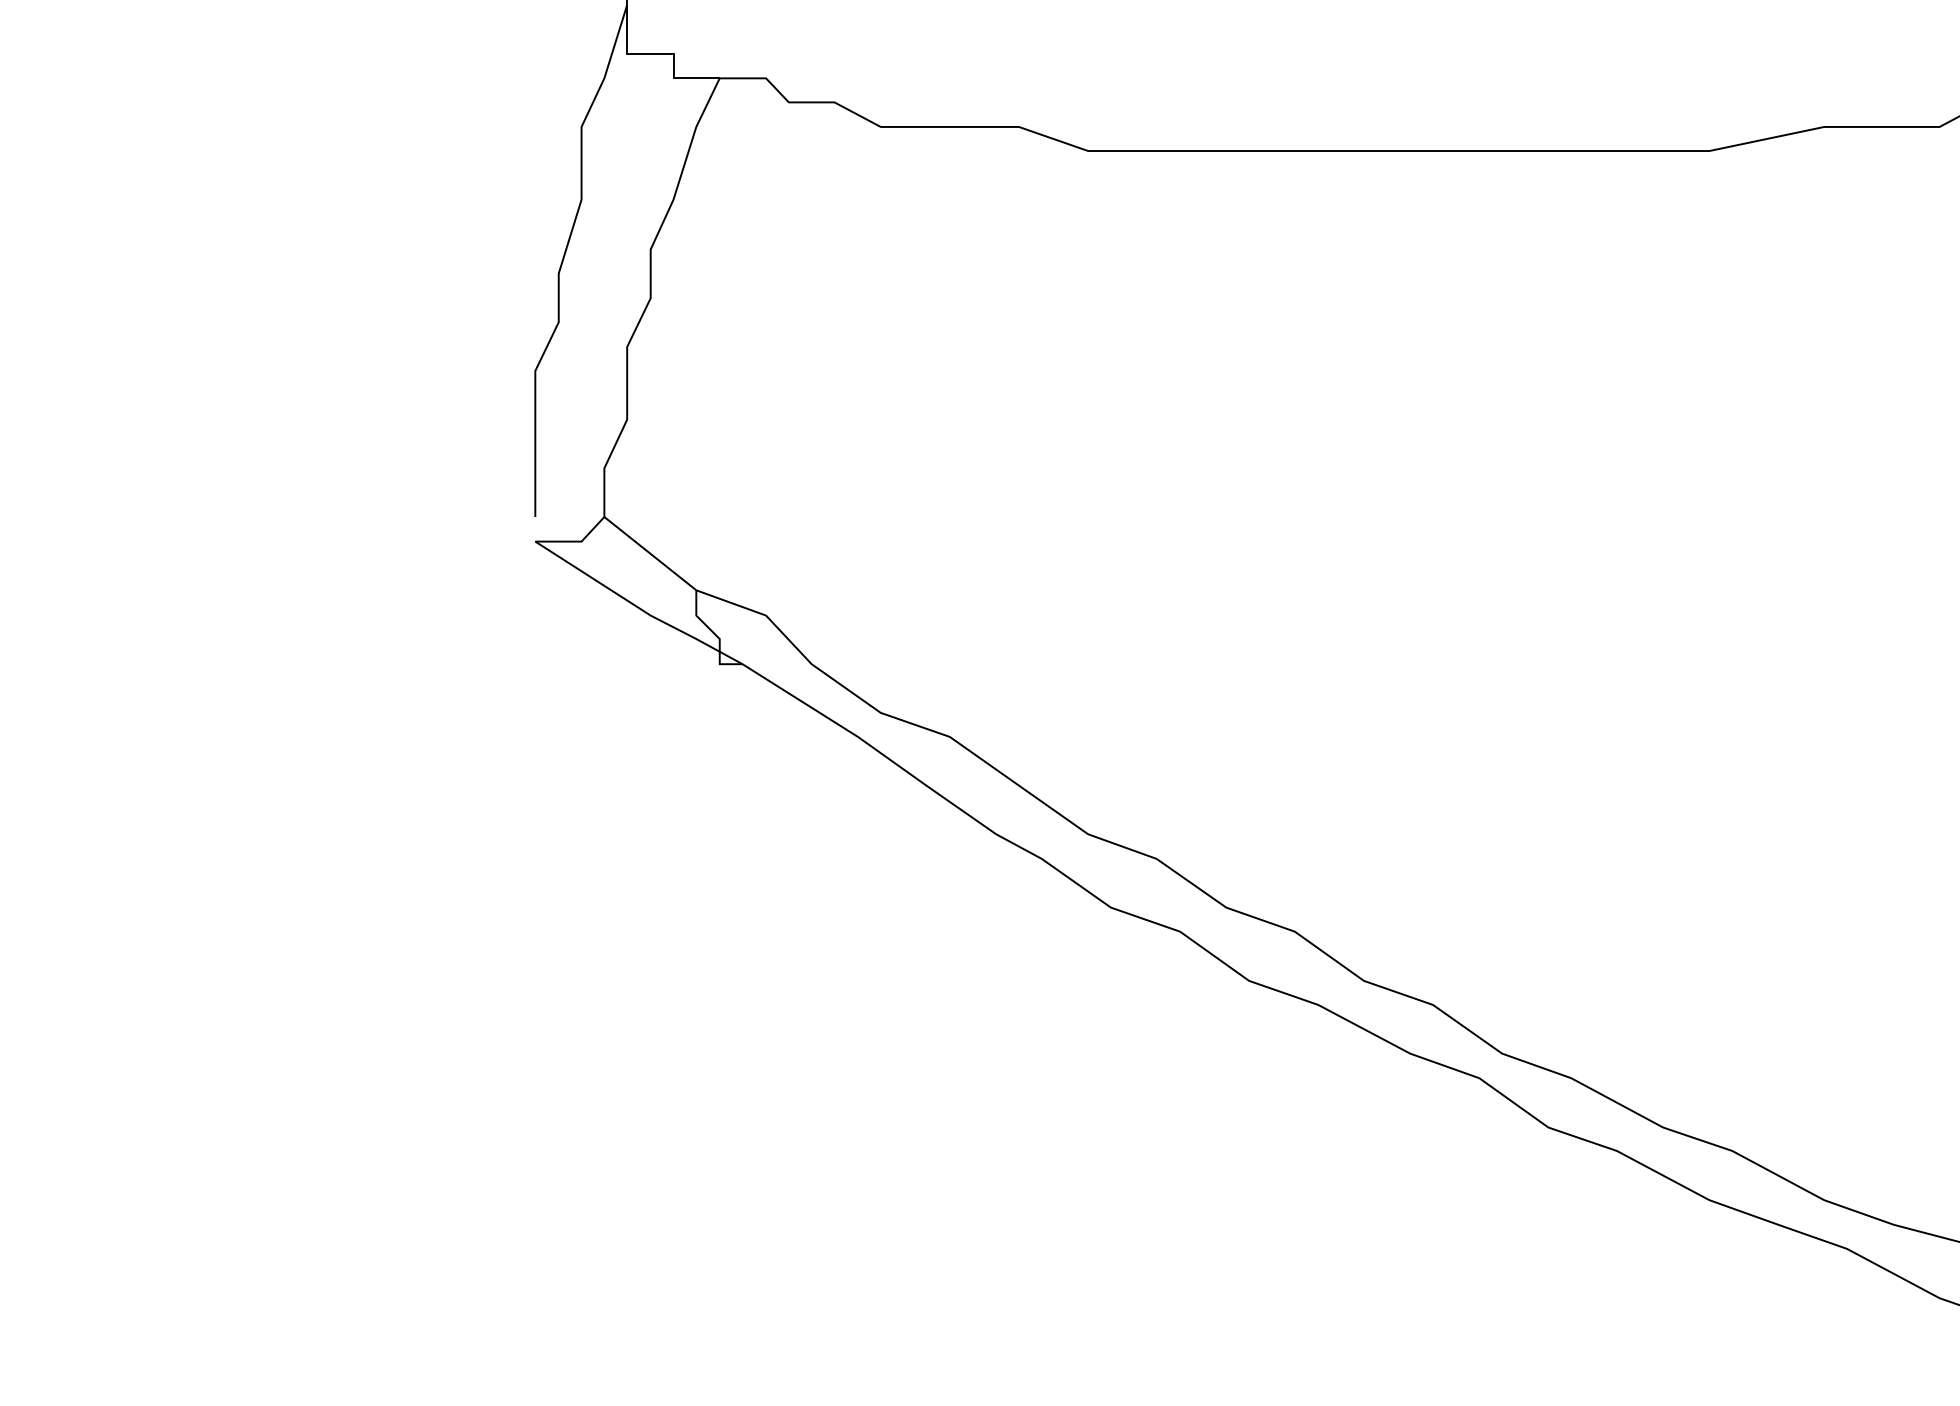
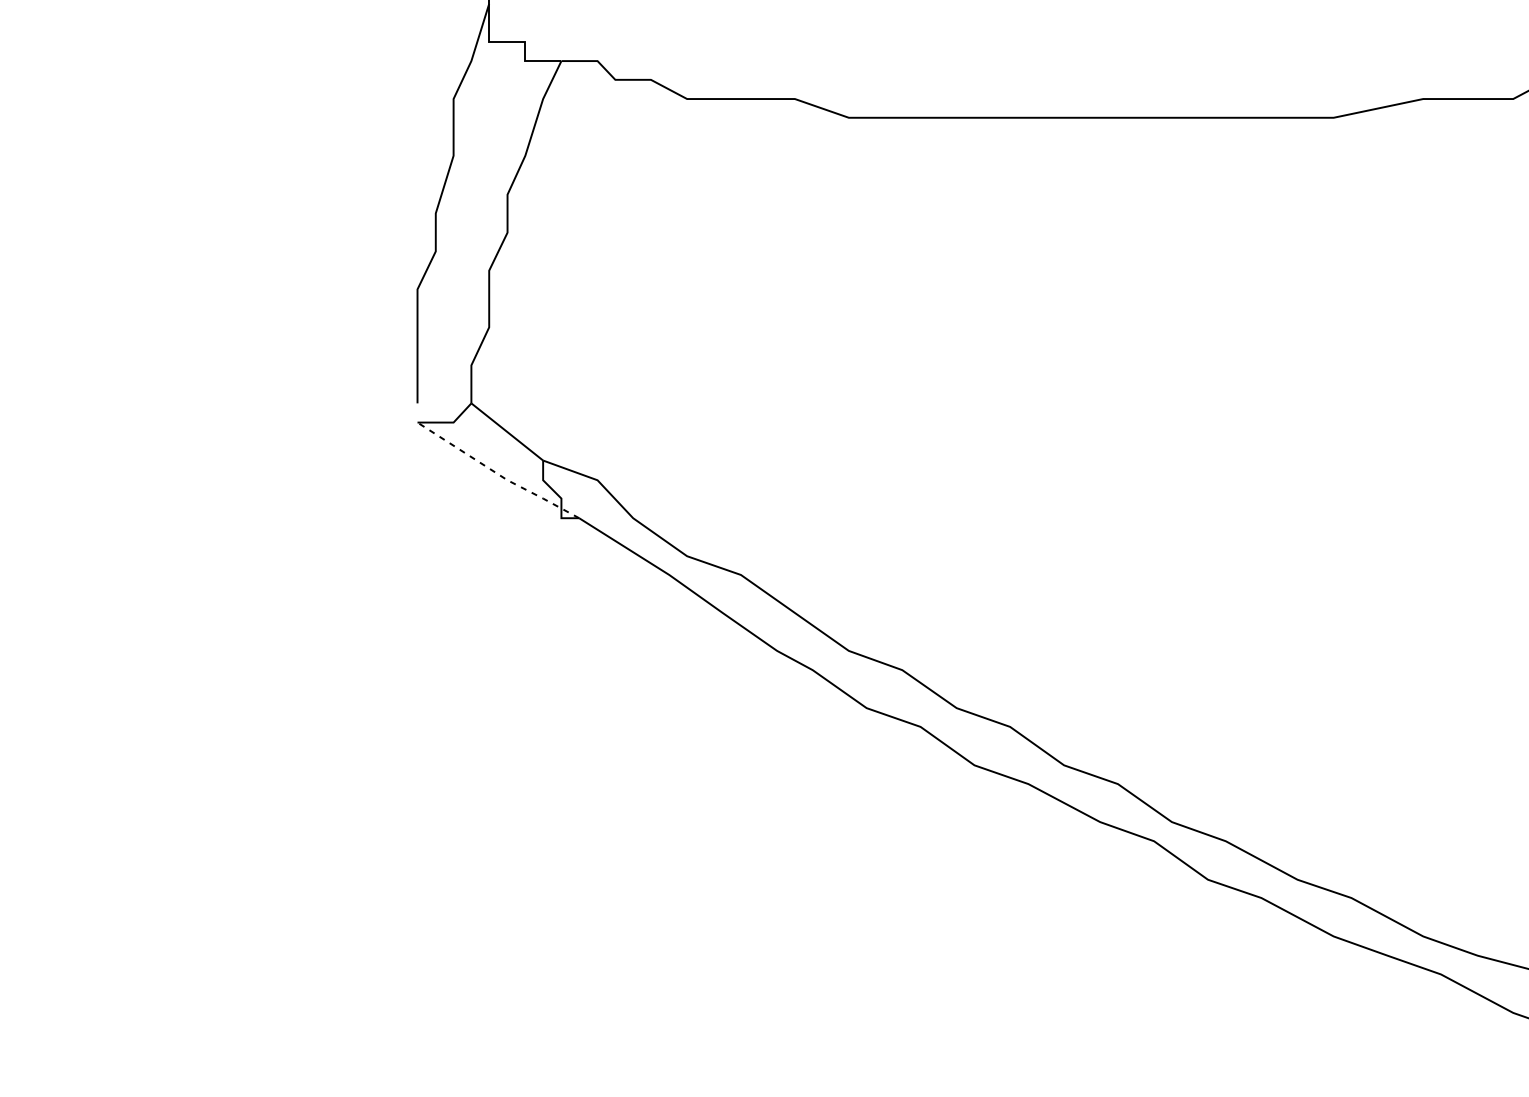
line: (637, 606) -> (497, 473), solid -> dashed

